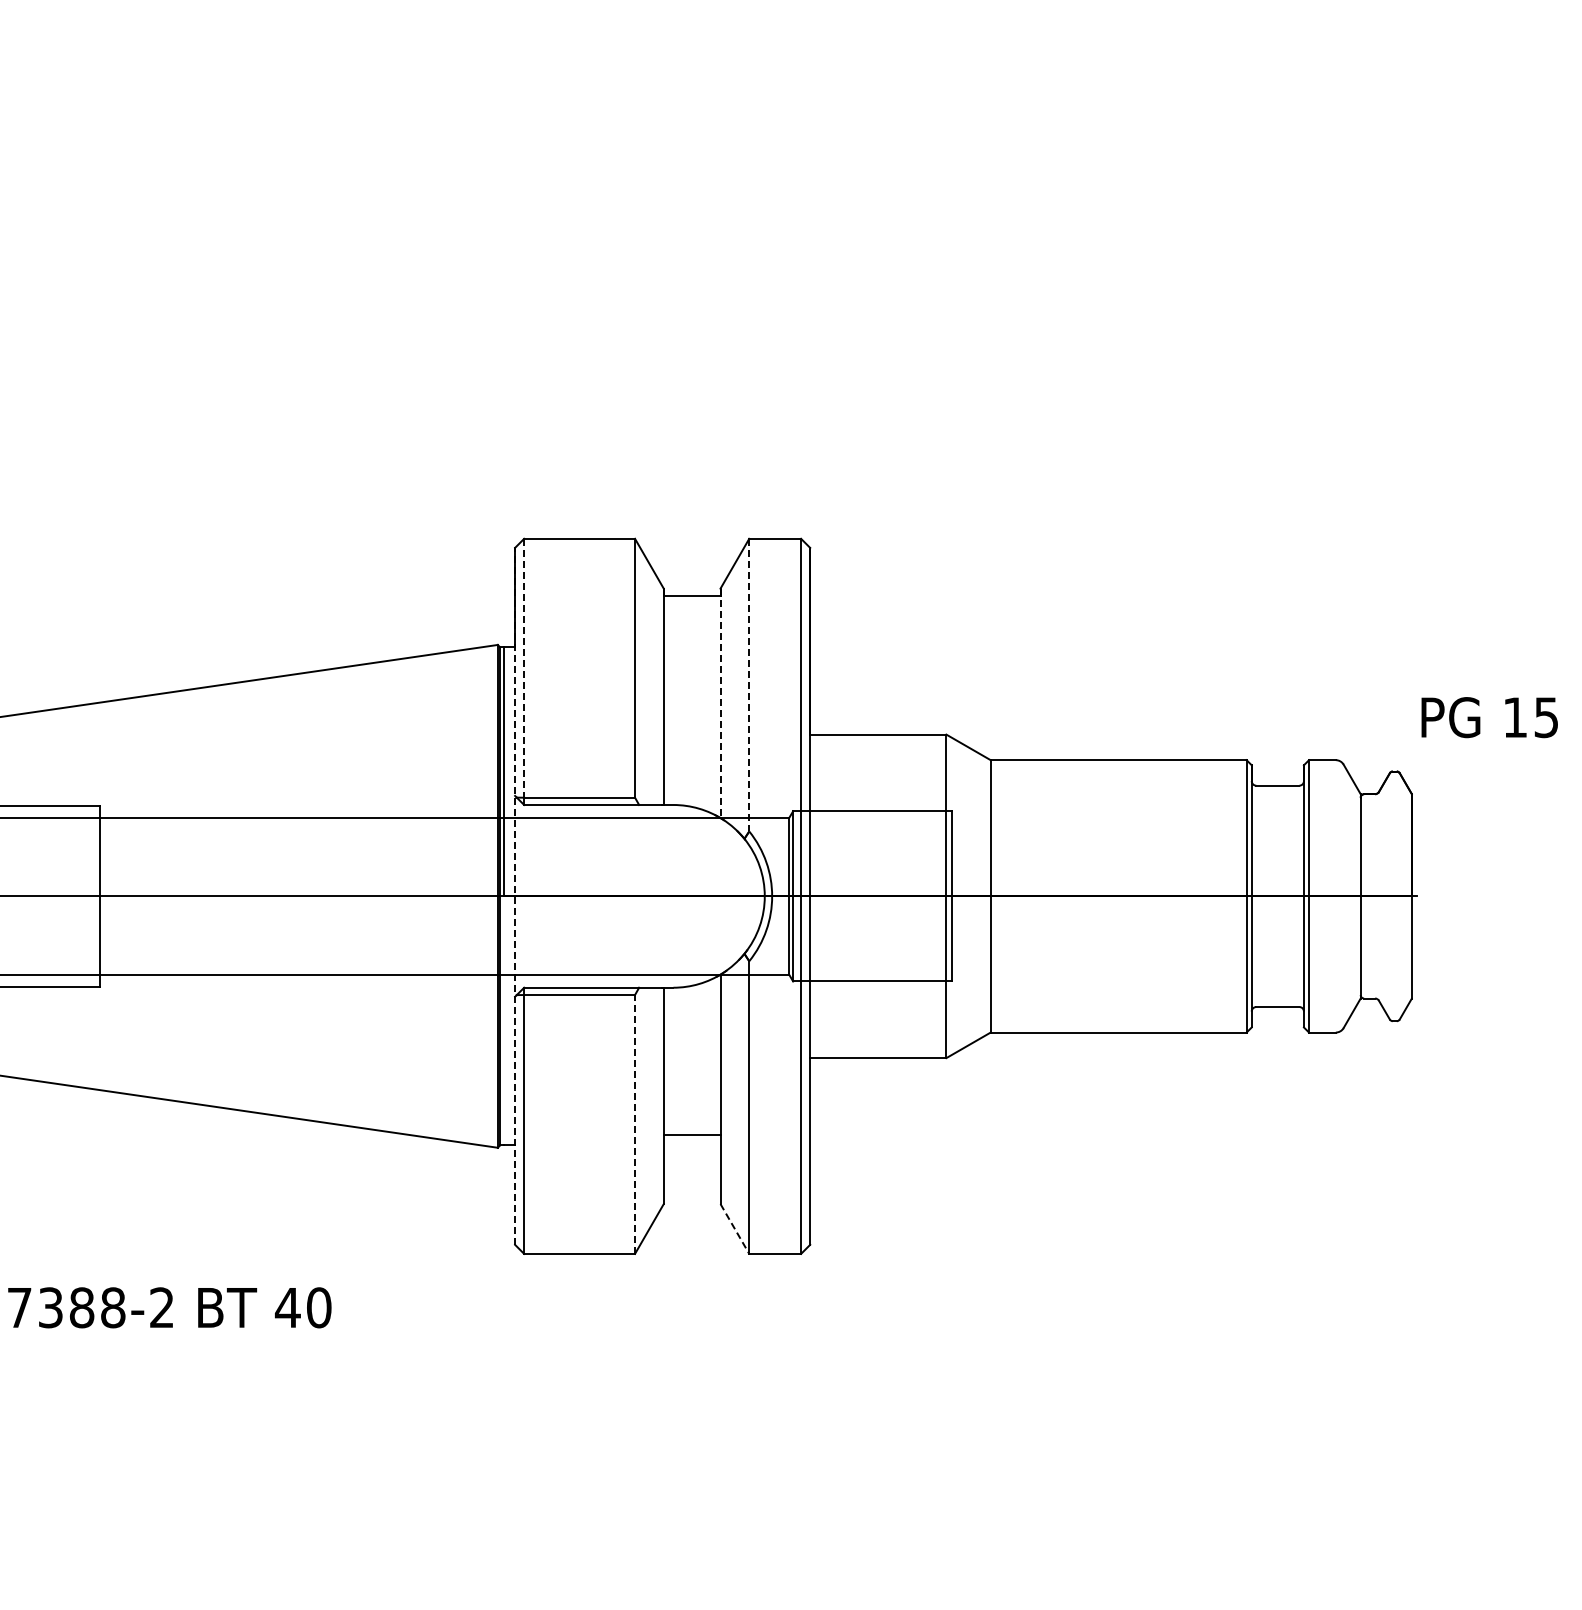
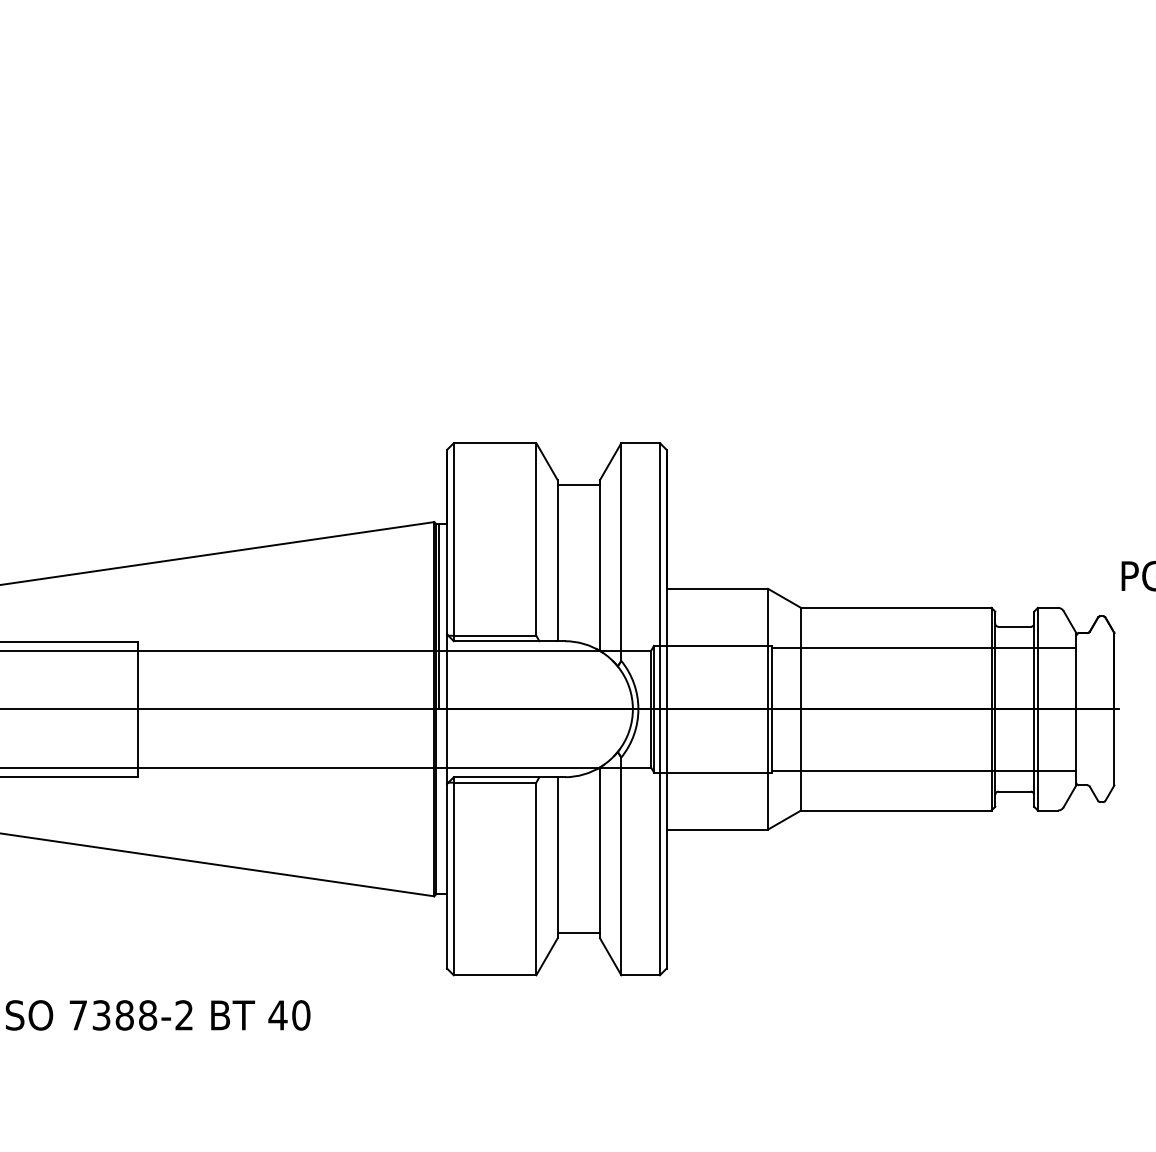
line: (524, 668) -> (454, 539), dashed -> solid
line: (749, 685) -> (621, 552), dashed -> solid
line: (720, 703) -> (599, 565), dashed -> solid
line: (1156, 813) -> (924, 647), added
line: (515, 895) -> (447, 708), dashed -> solid
line: (1156, 978) -> (924, 770), added
line: (635, 1123) -> (536, 878), dashed -> solid
line: (691, 1135) -> (578, 933), moved
line: (734, 1228) -> (610, 956), dashed -> solid

